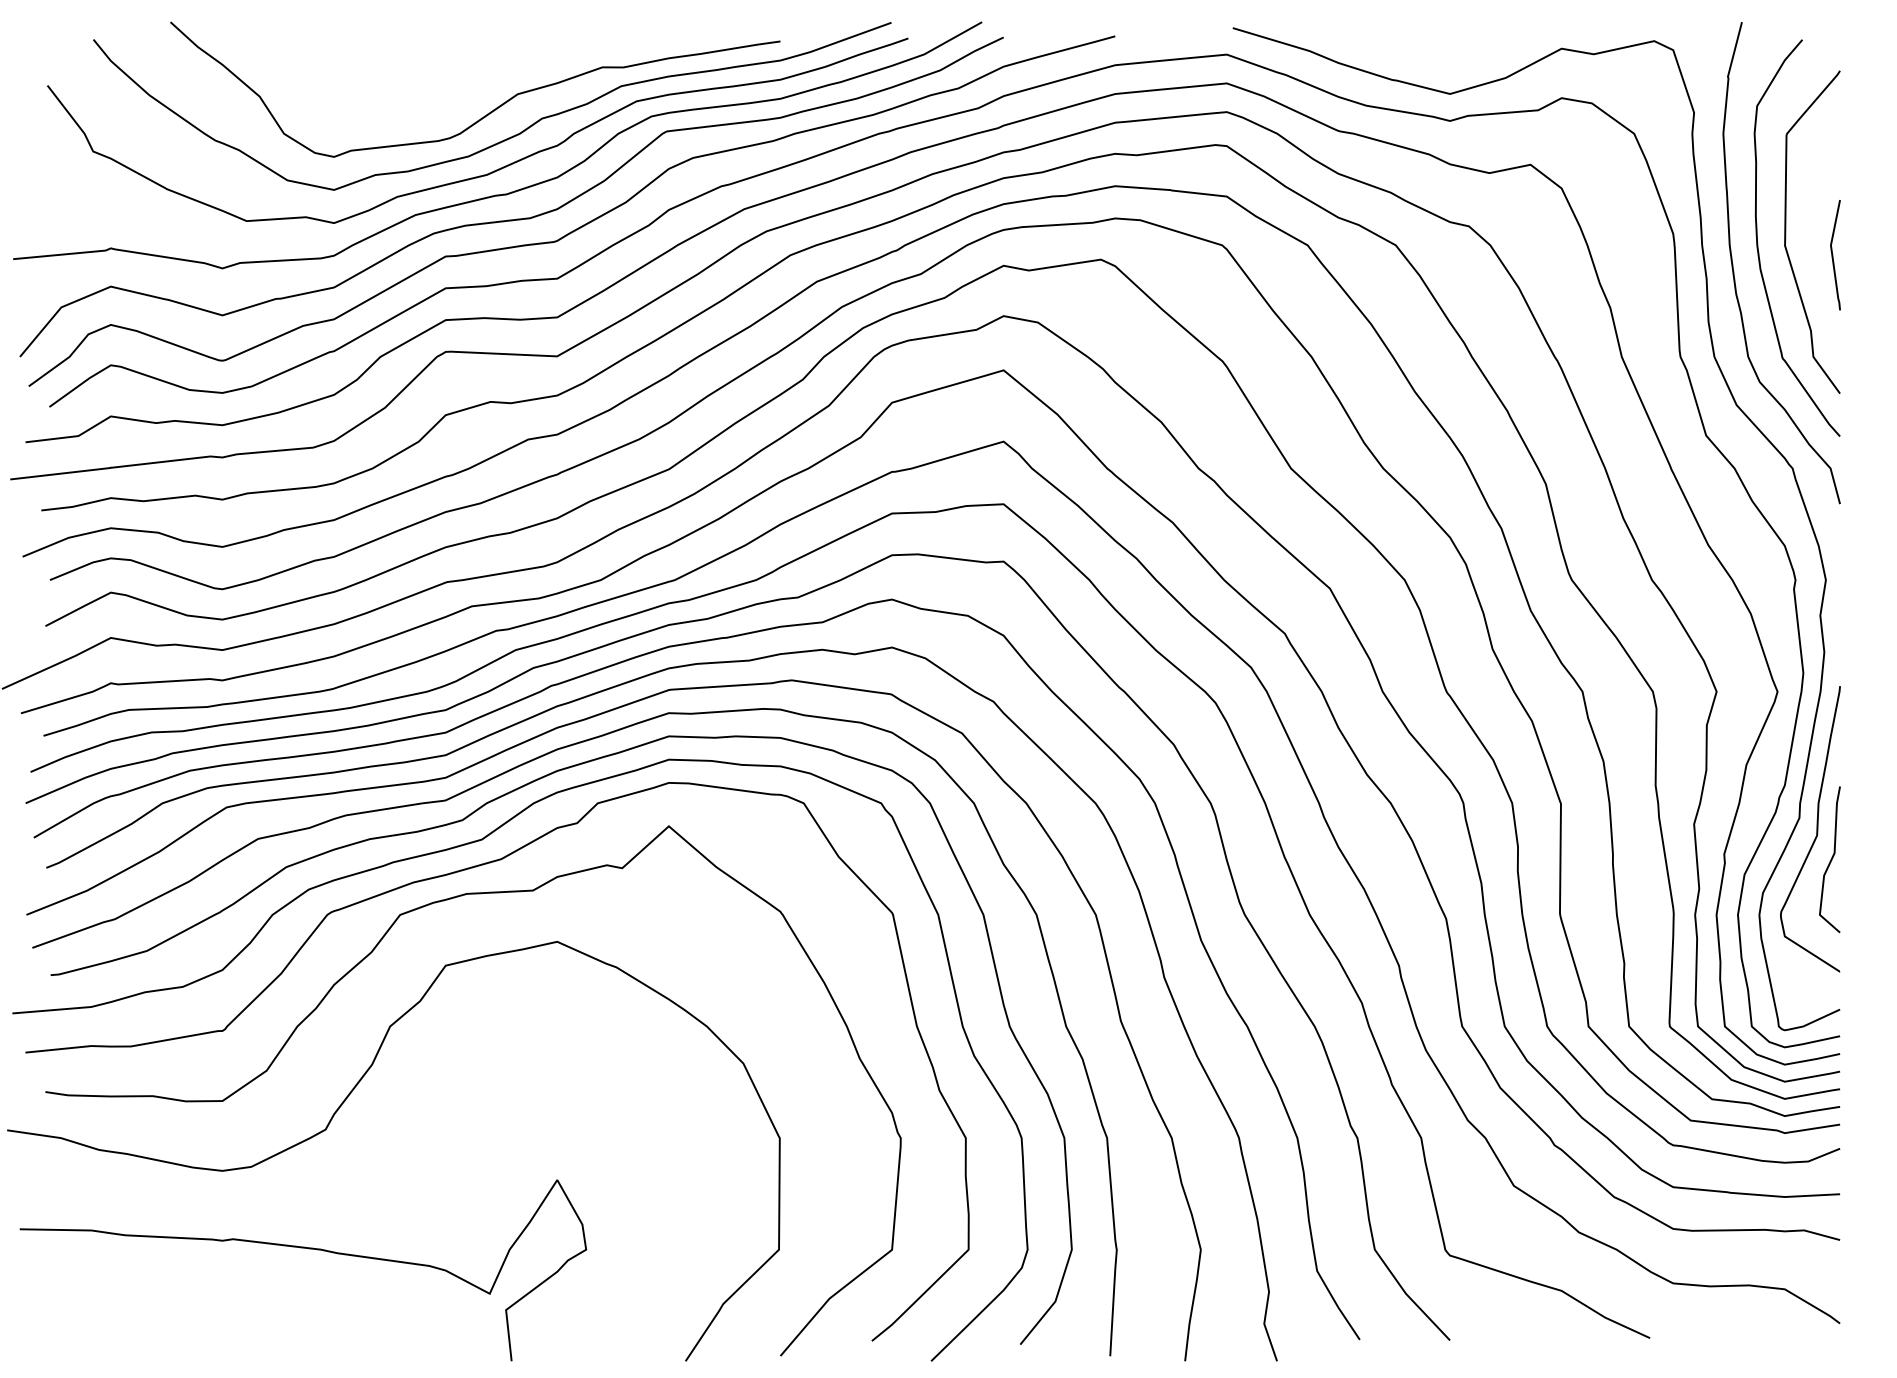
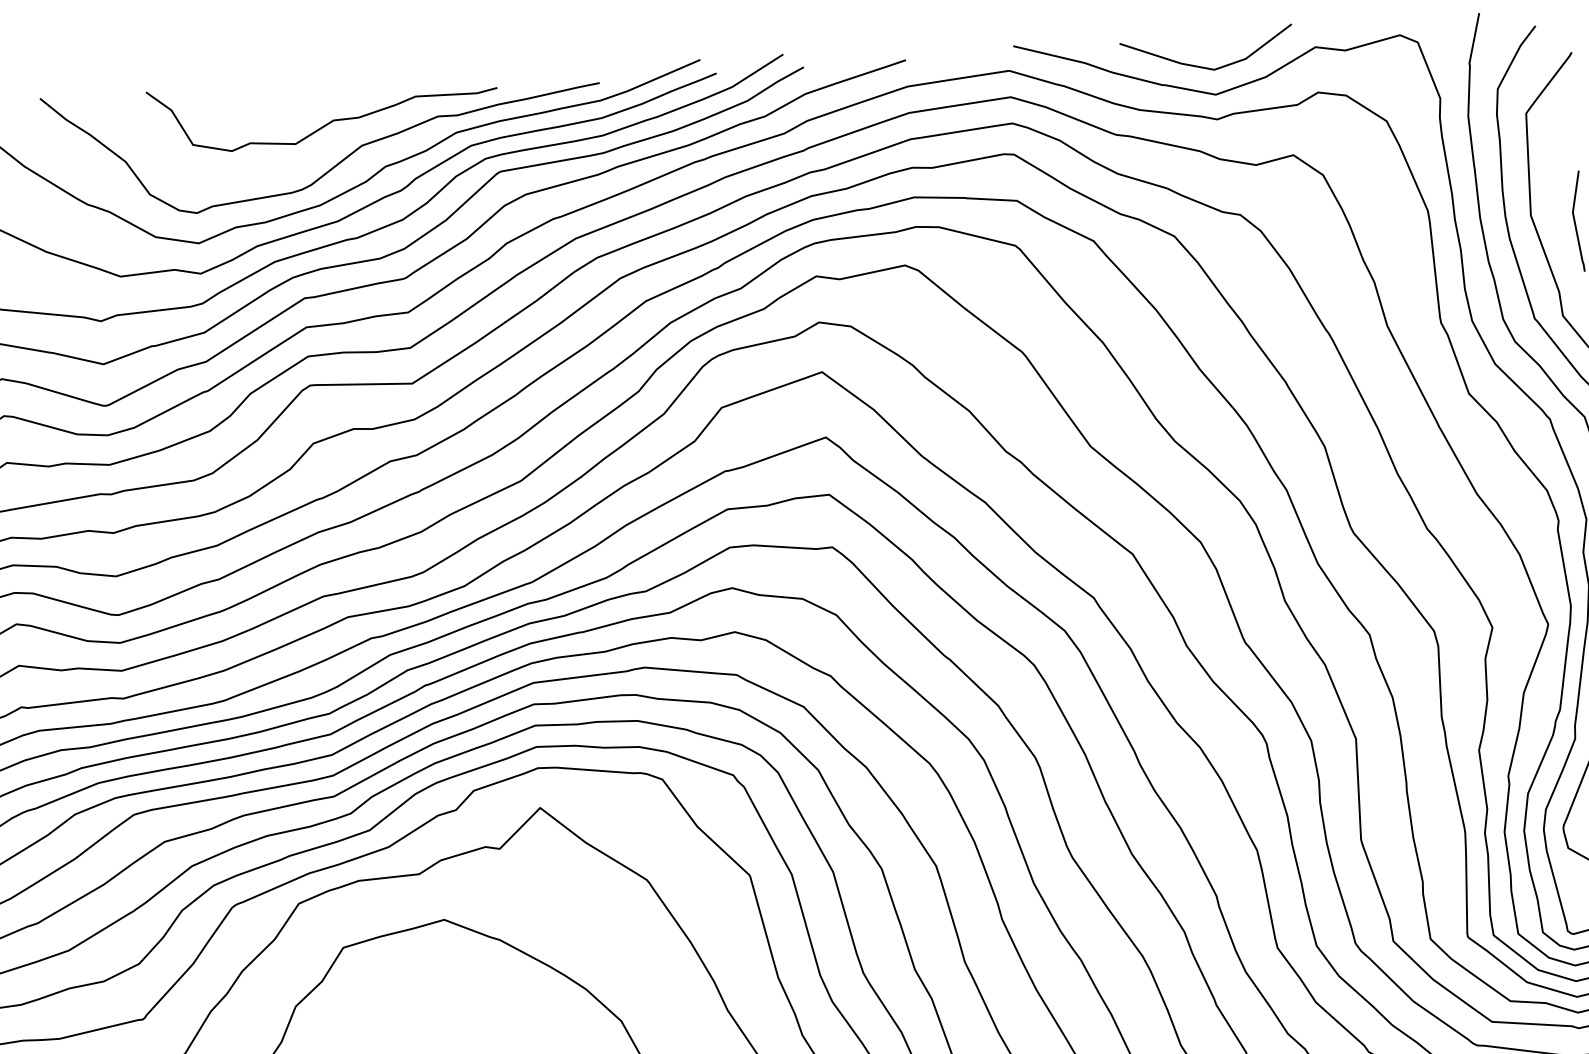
line: (1437, 62) -> (1202, 66), added
curve: (483, 66) -> (329, 122), added

